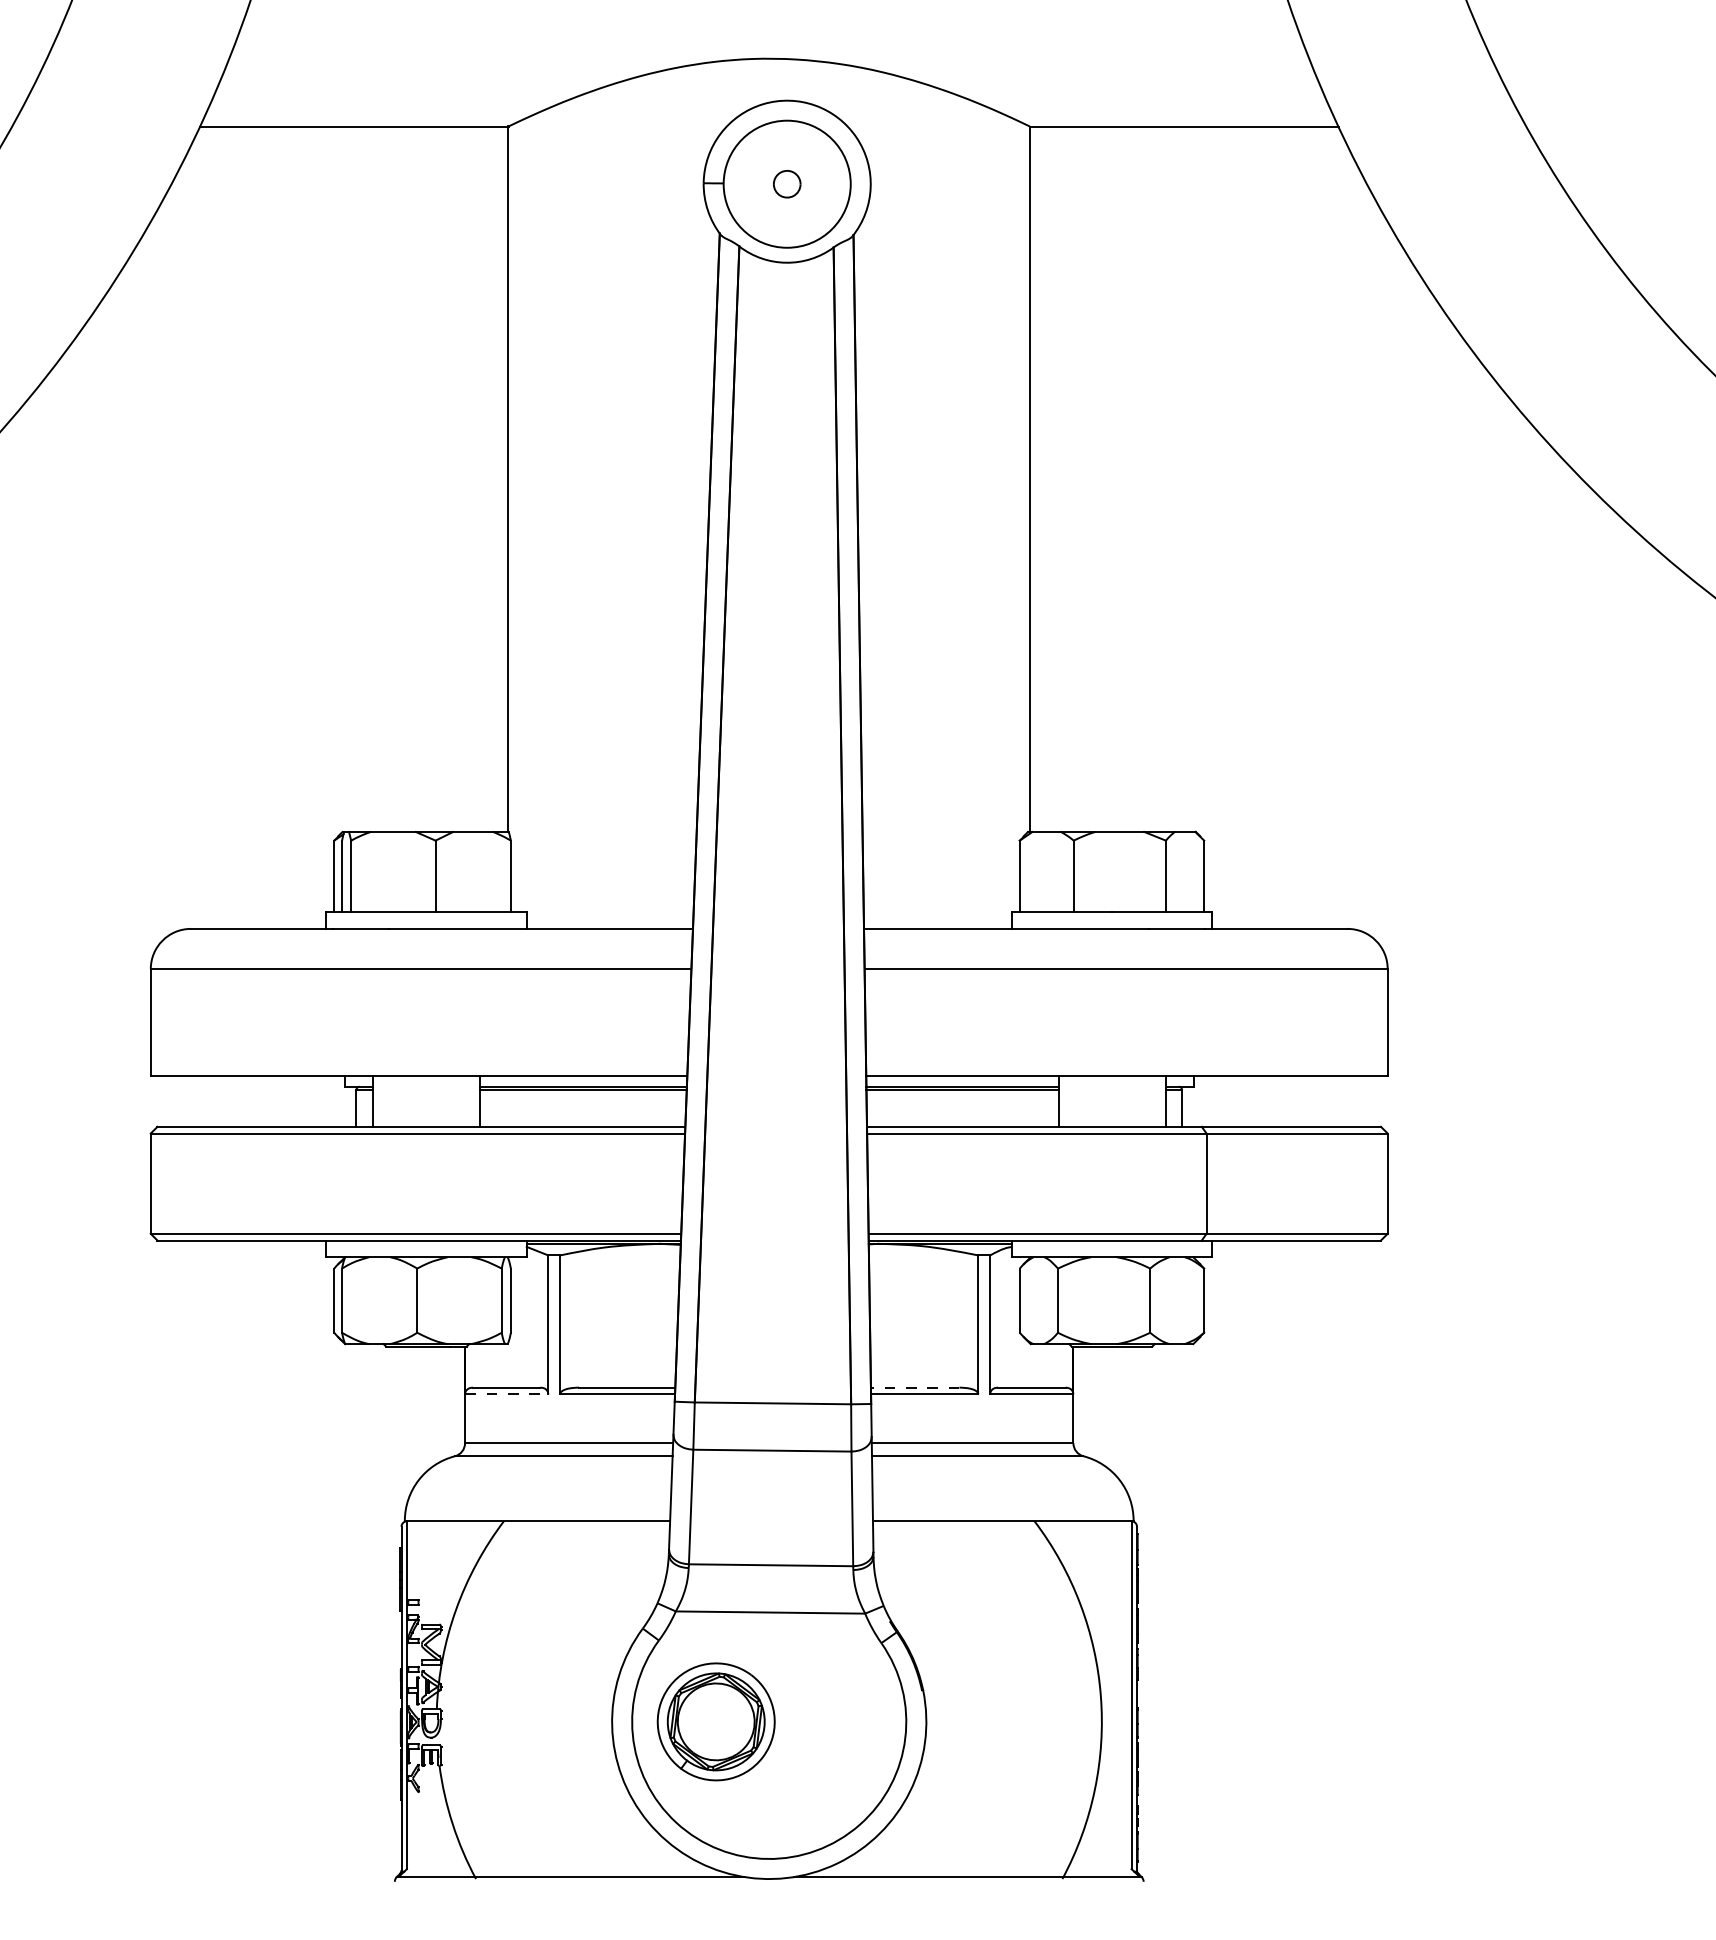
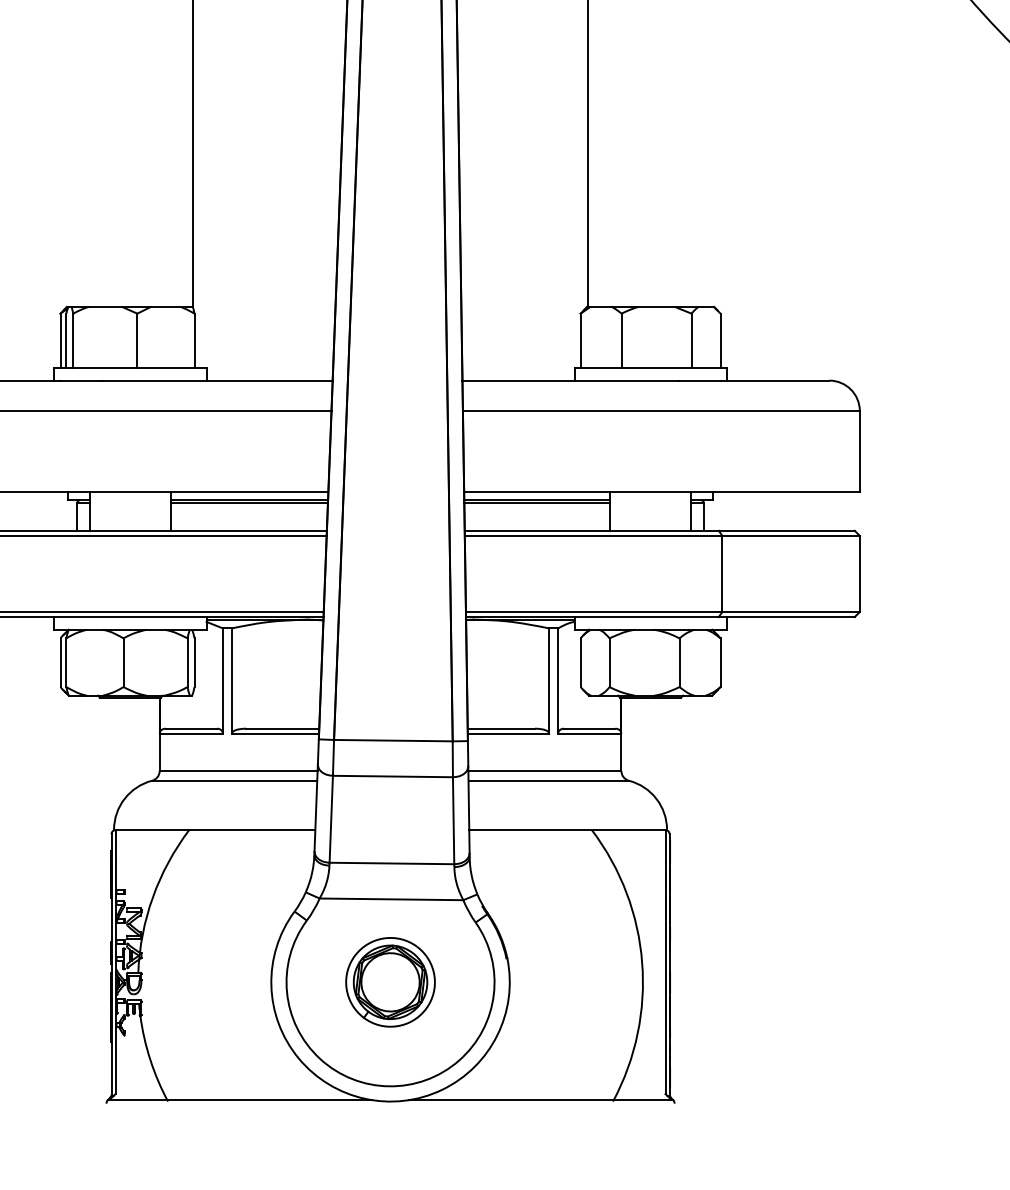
line: (914, 1387) -> (500, 728), dashed -> solid
line: (506, 1394) -> (191, 733), dashed -> solid
part: (715, 1721) -> (389, 982), moved

